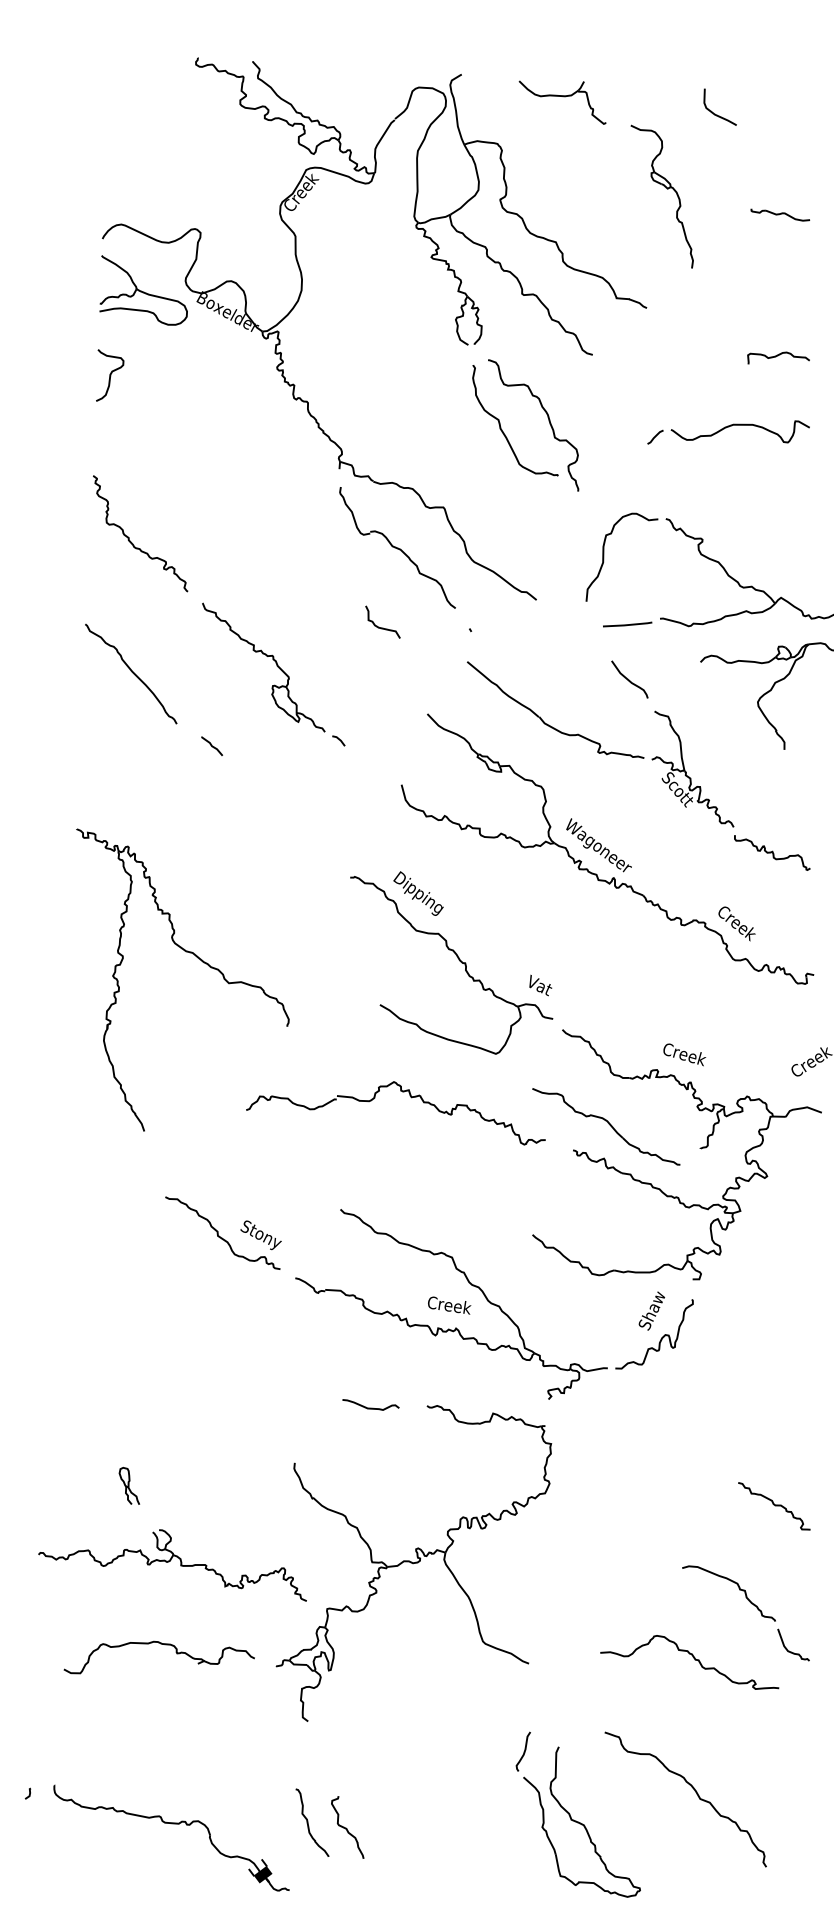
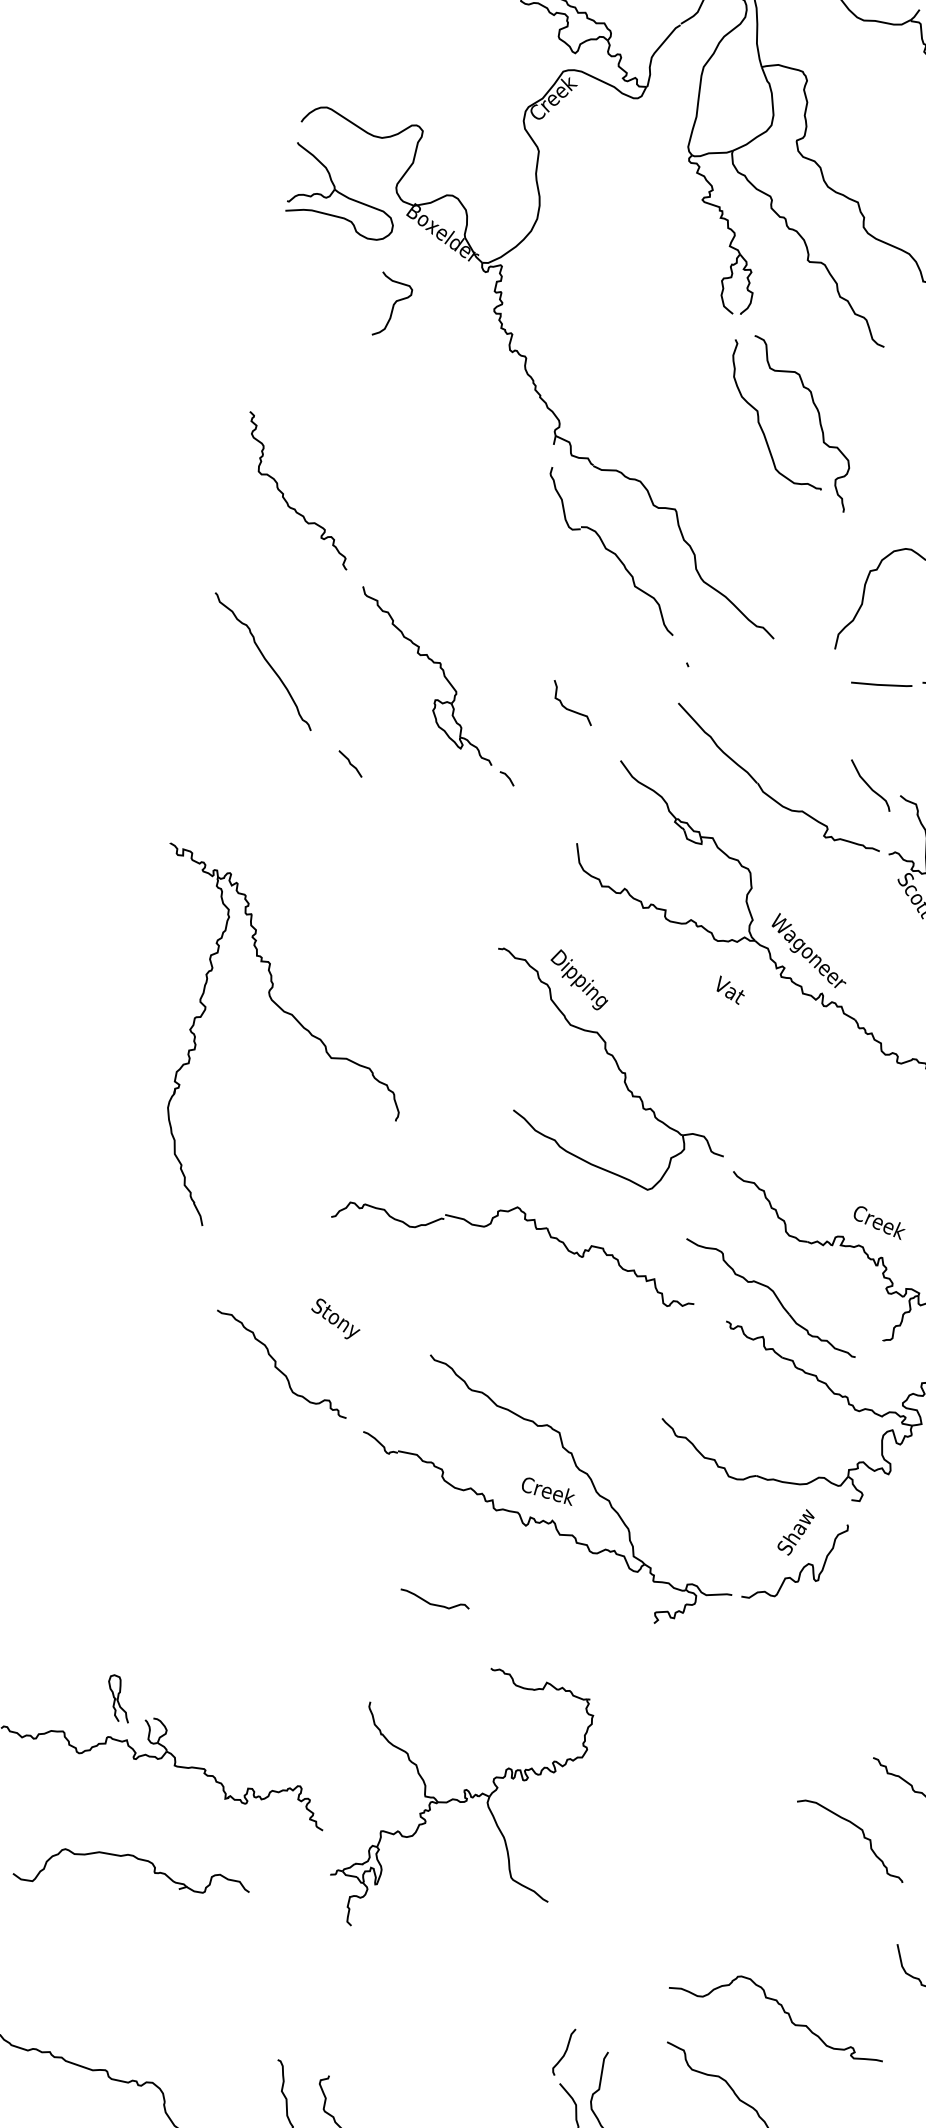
curve: (110, 375) -> (393, 305), moved
curve: (379, 626) -> (567, 707), moved
curve: (629, 679) -> (870, 785), moved
text: (540, 985) -> (730, 990), moved
text: (260, 1235) -> (335, 1319), moved
curve: (129, 1485) -> (119, 1697), moved
part: (413, 1563) -> (460, 1802), size x0.7
curve: (738, 1588) -> (862, 1836), moved
curve: (693, 1658) -> (782, 2010), moved

